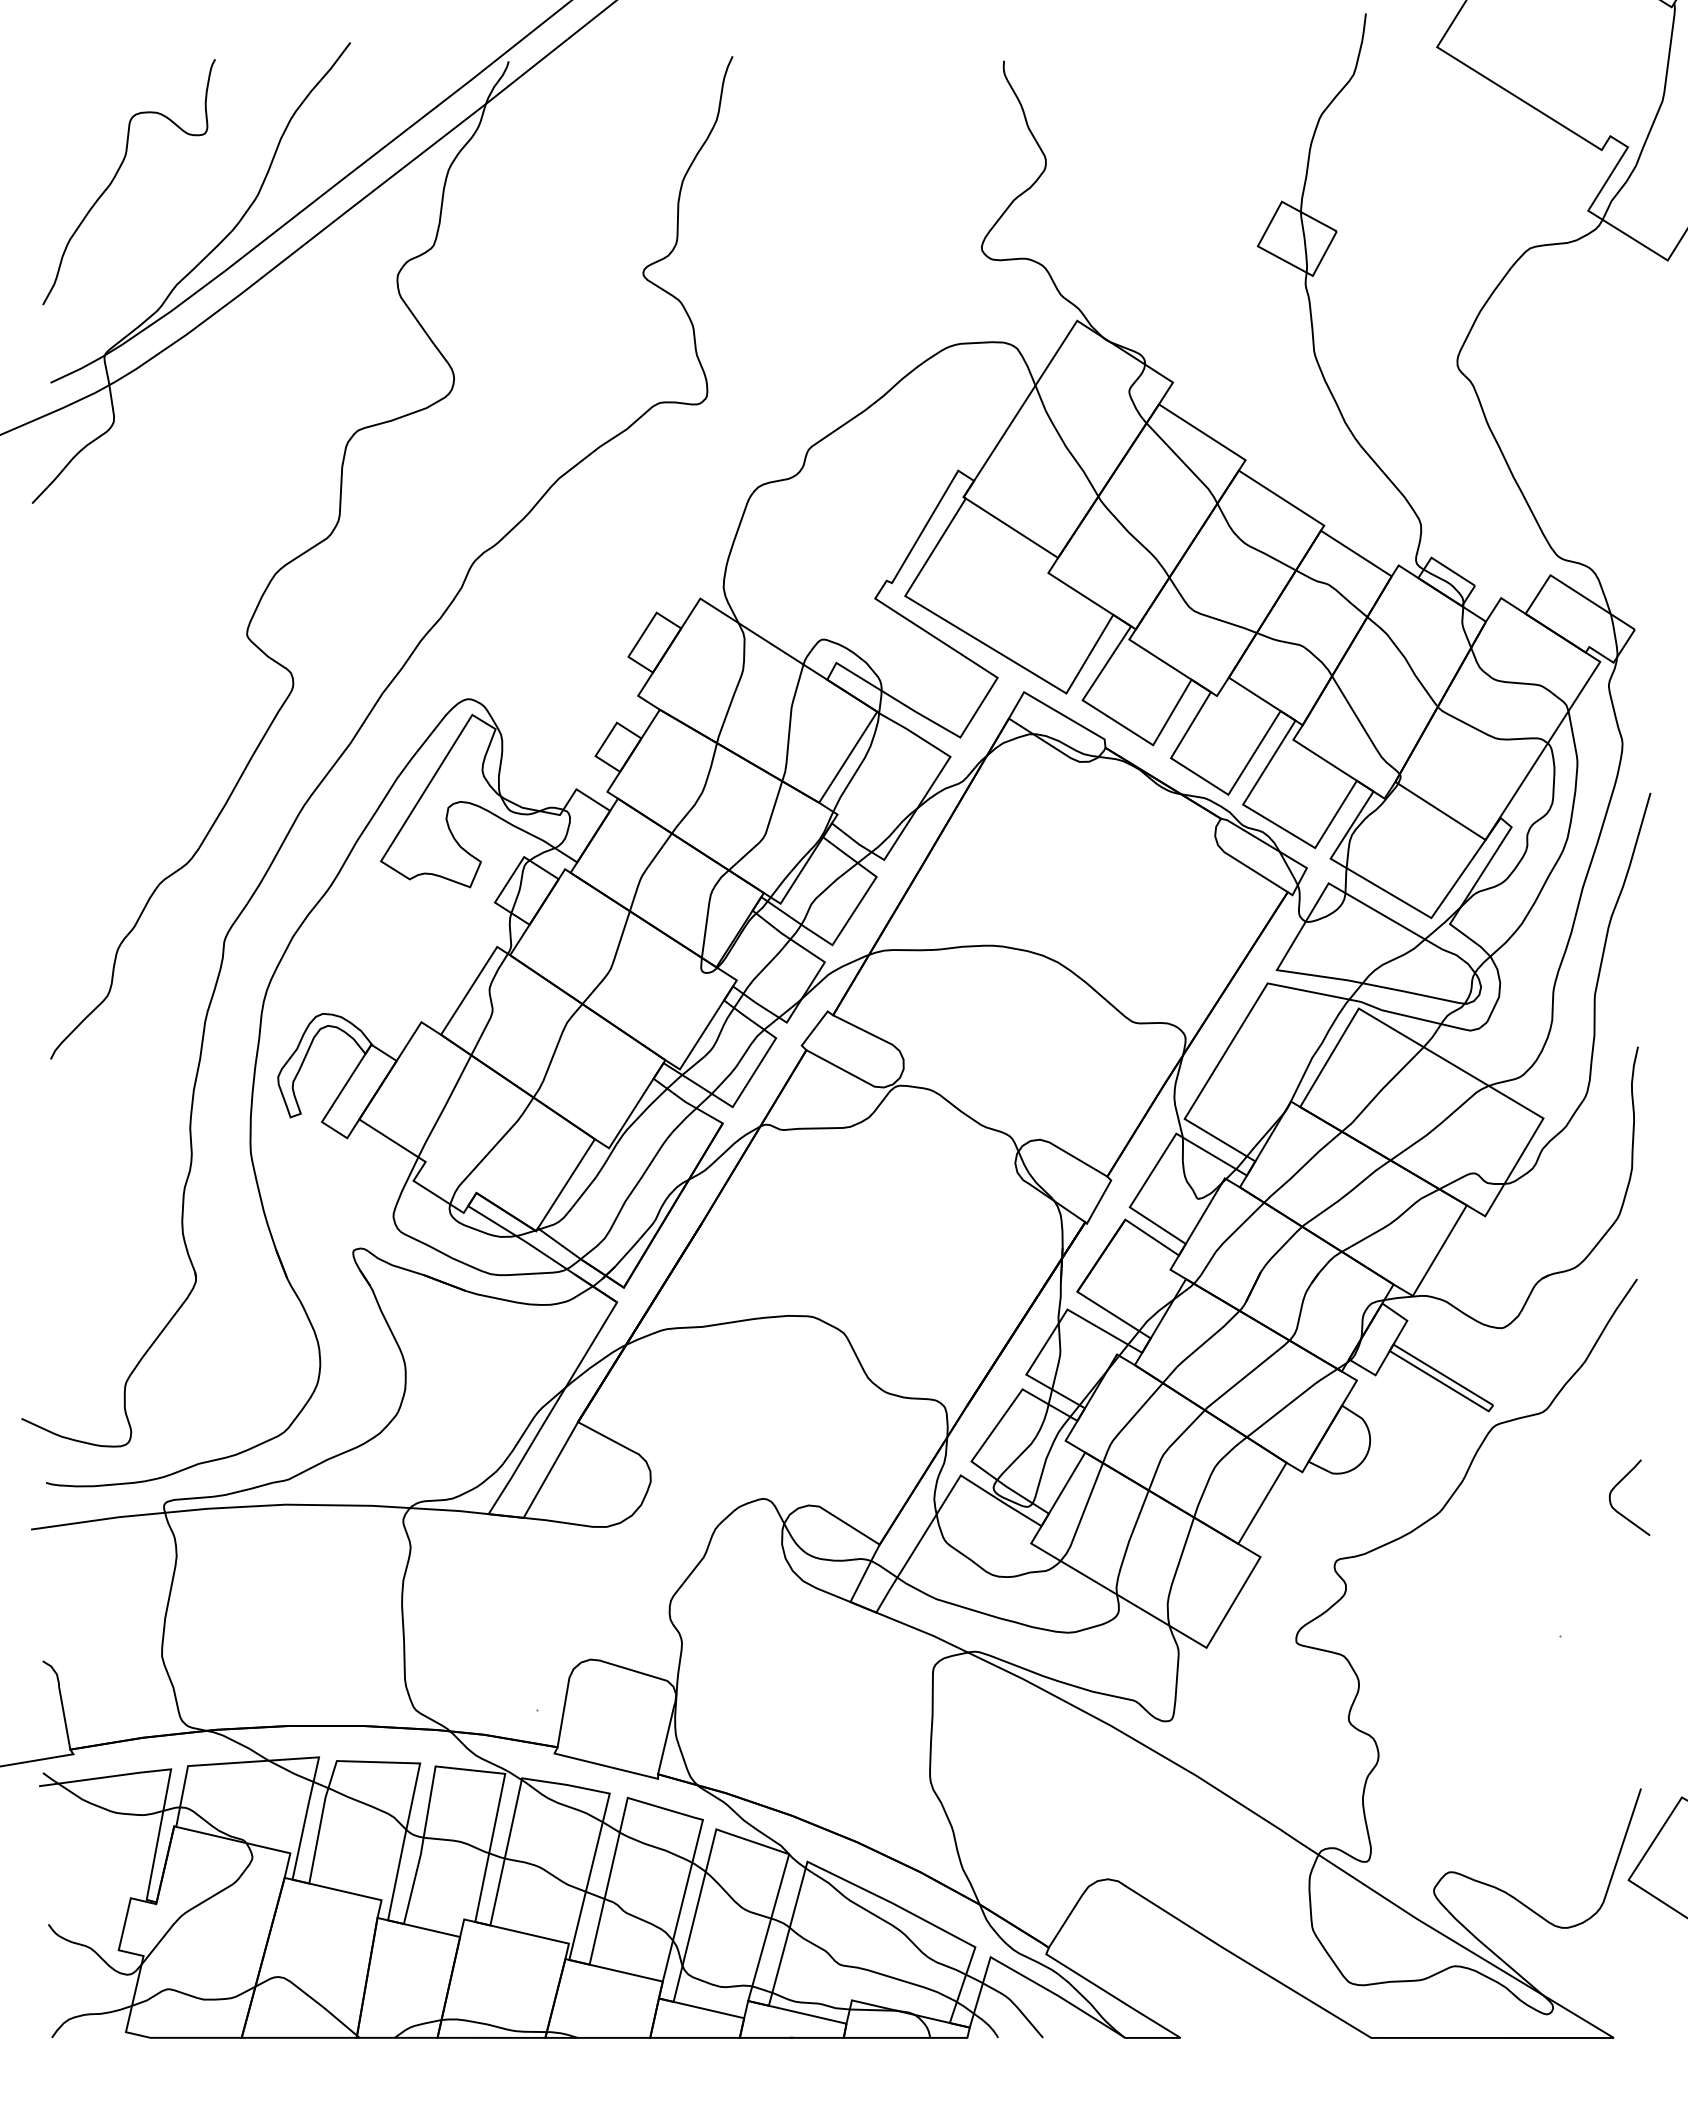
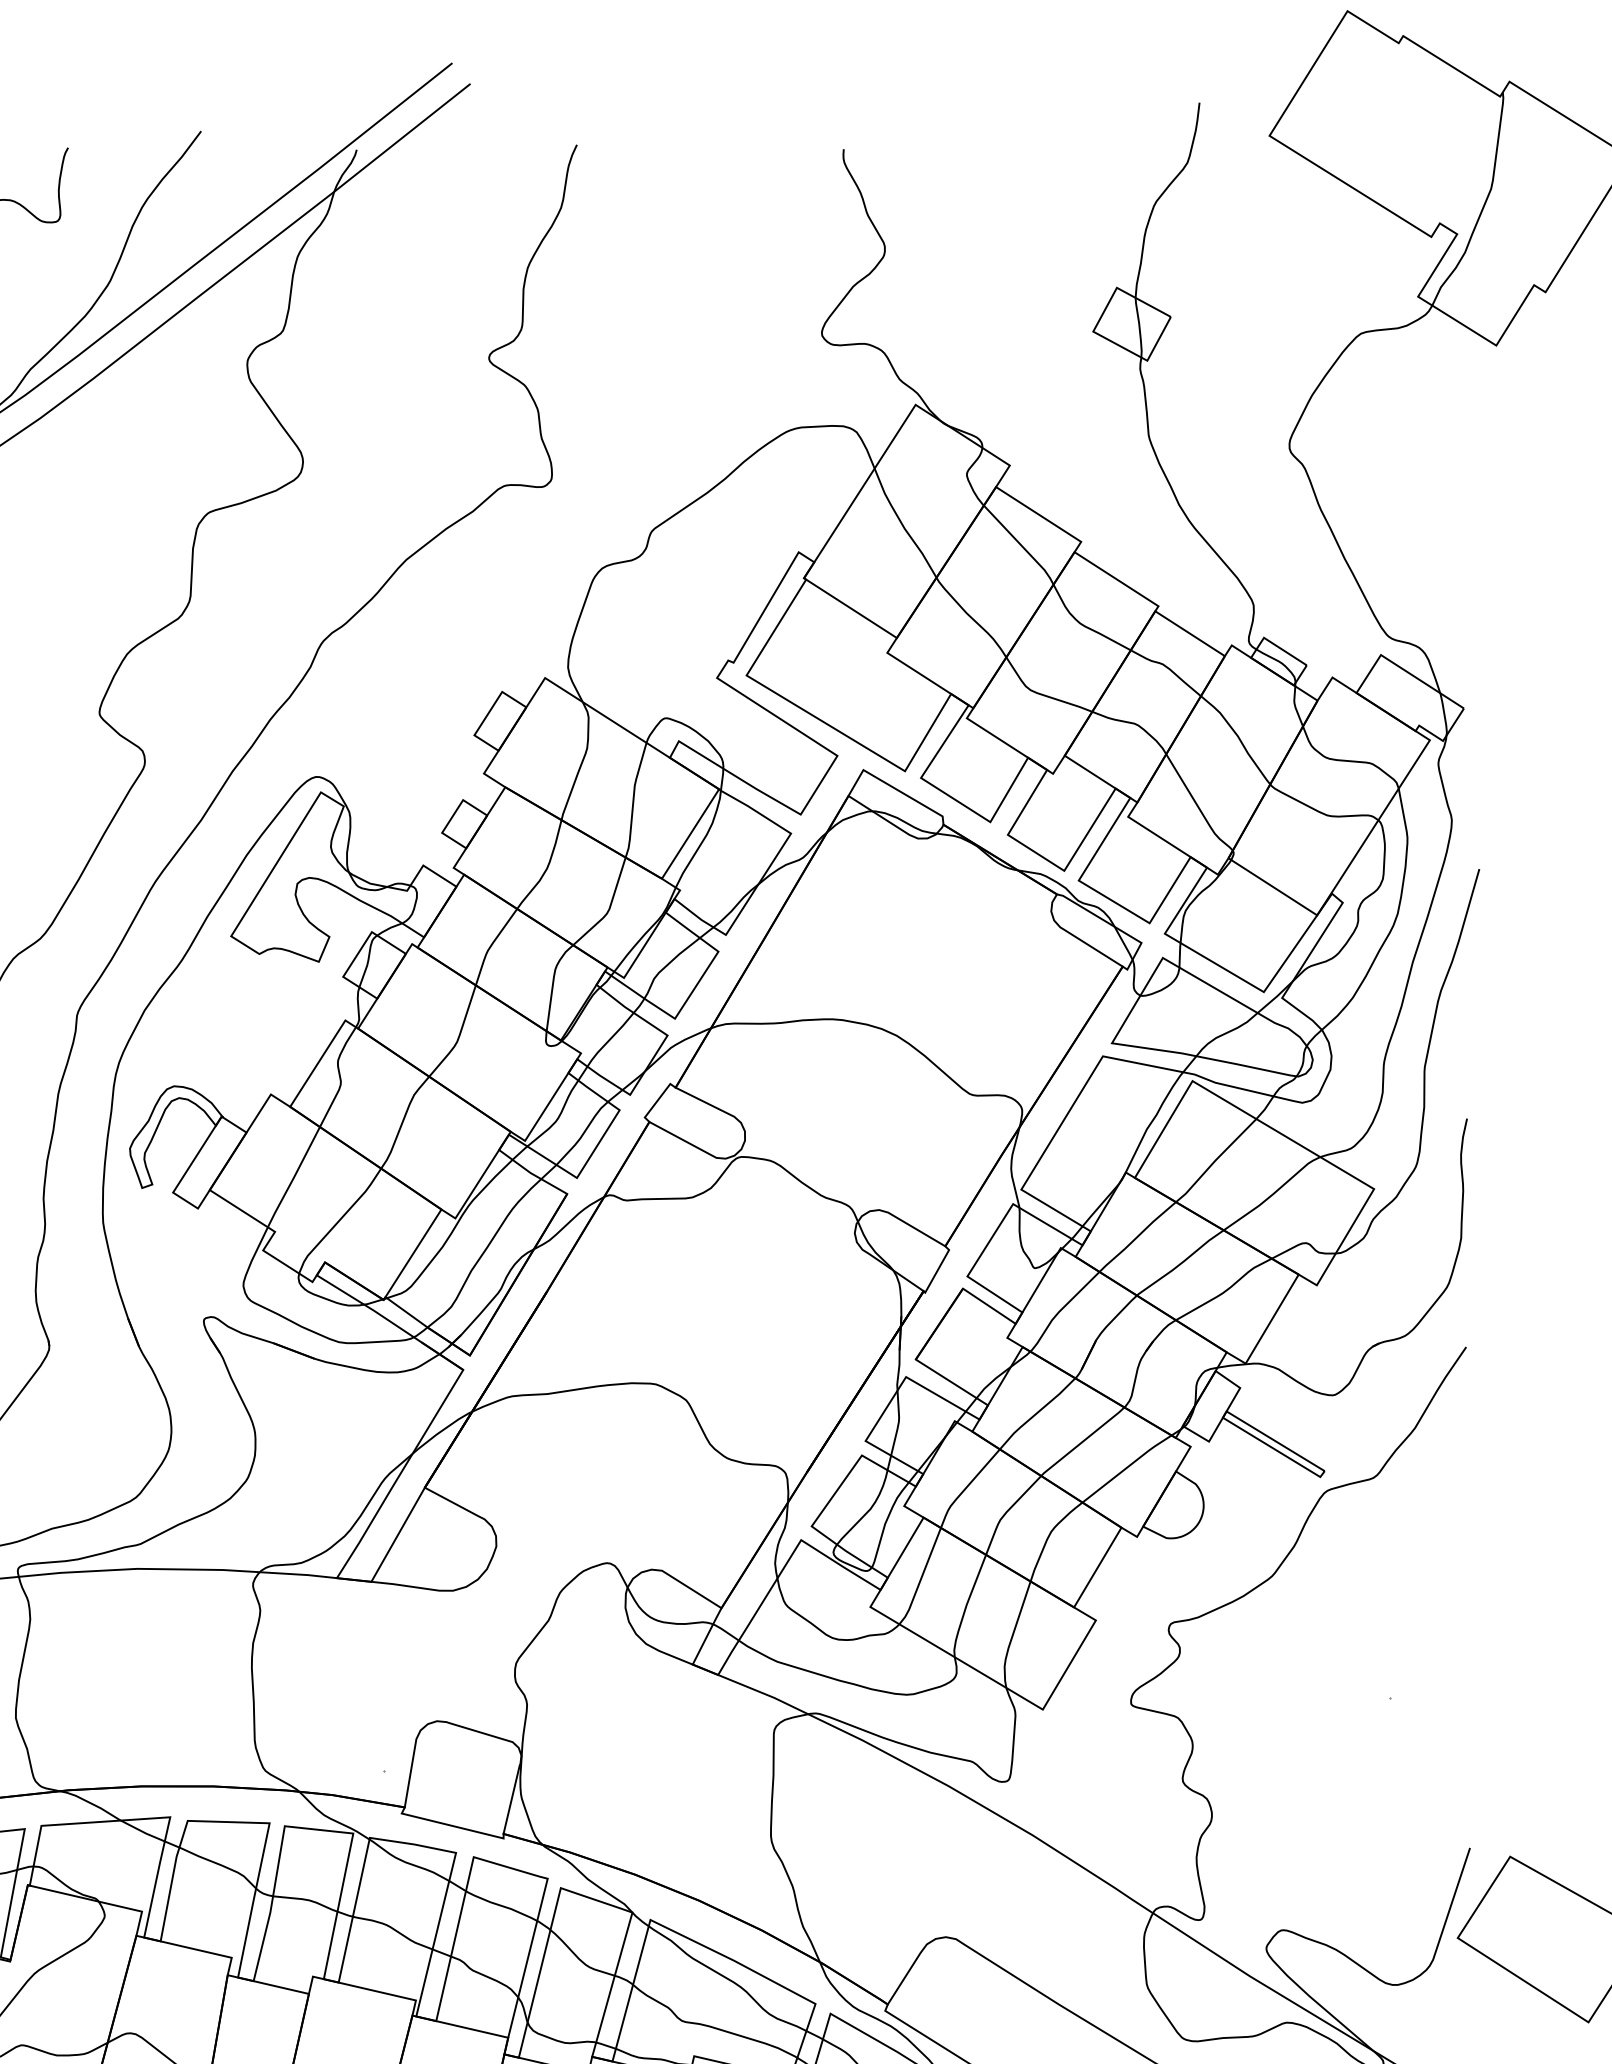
curve: (1617, 1485) -> (1446, 1549), removed

